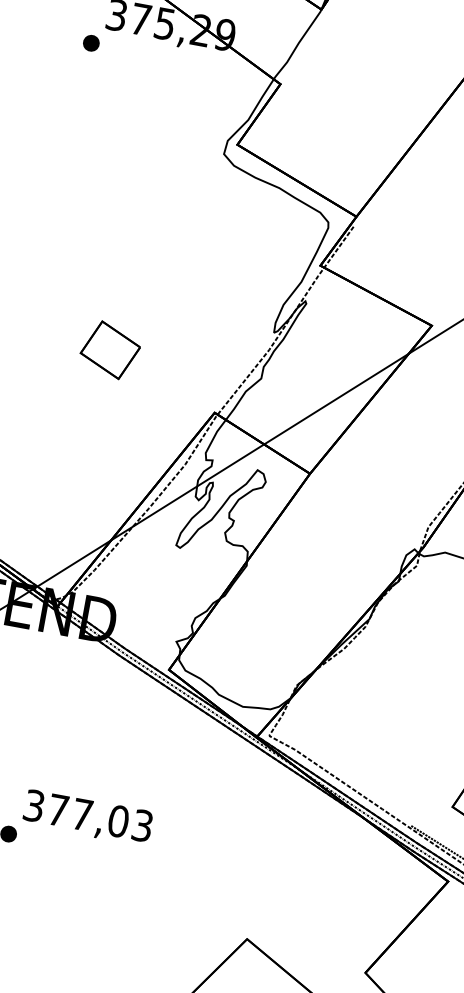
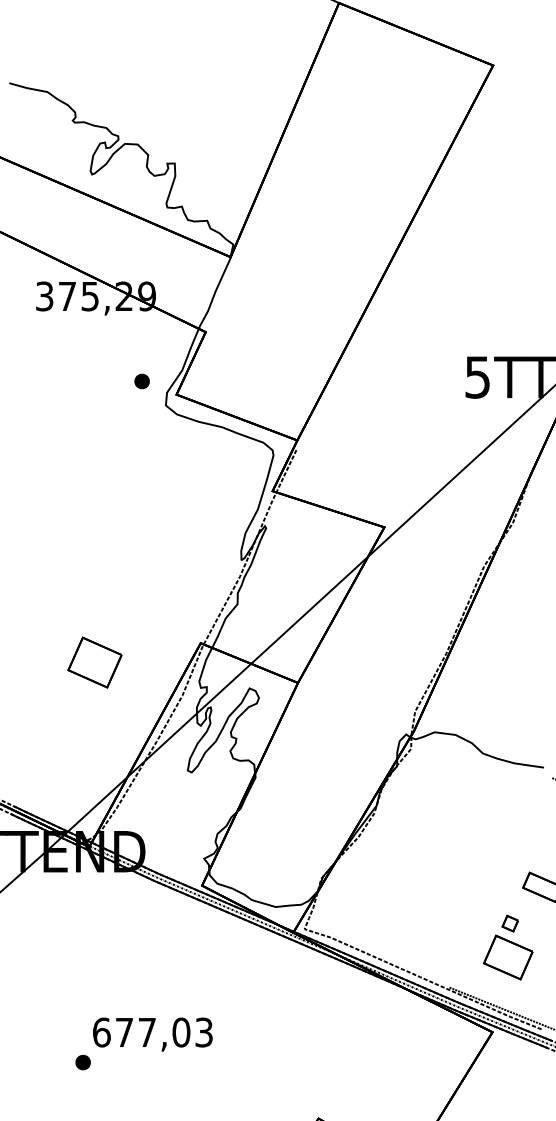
part: (90, 43) -> (141, 381), moved
part: (109, 350) -> (94, 662), moved
text: (33, 805) -> (101, 1032), 377,03 -> 677,03

